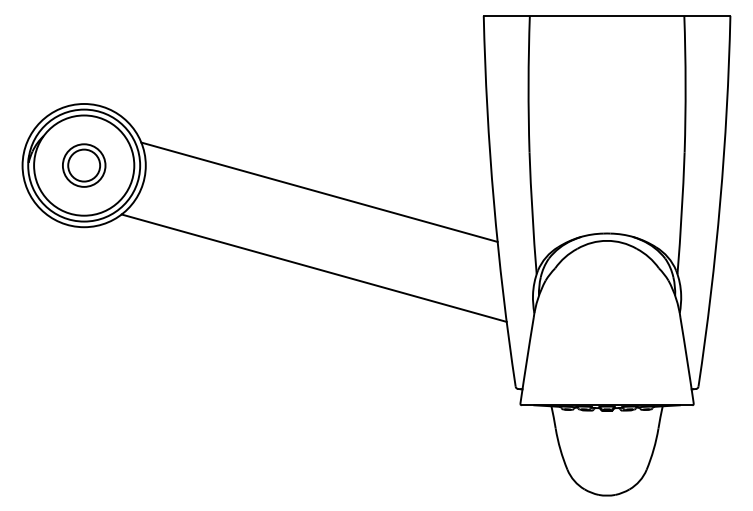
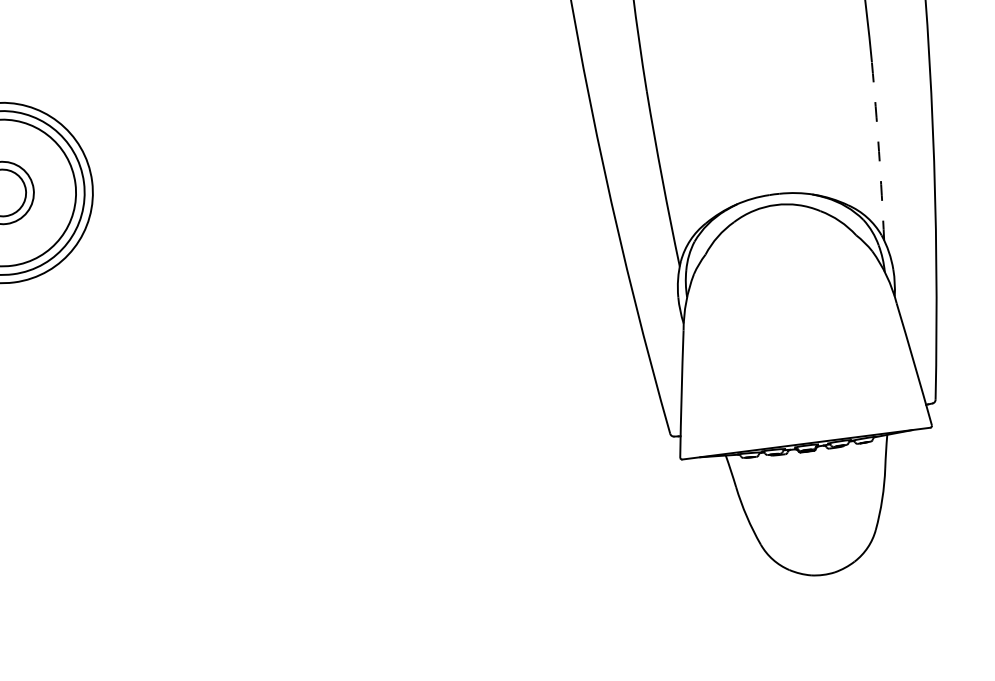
line: (319, 191) -> (349, 186), removed
arc: (681, 213) -> (878, 151), solid -> dashed
line: (313, 267) -> (354, 298), removed

